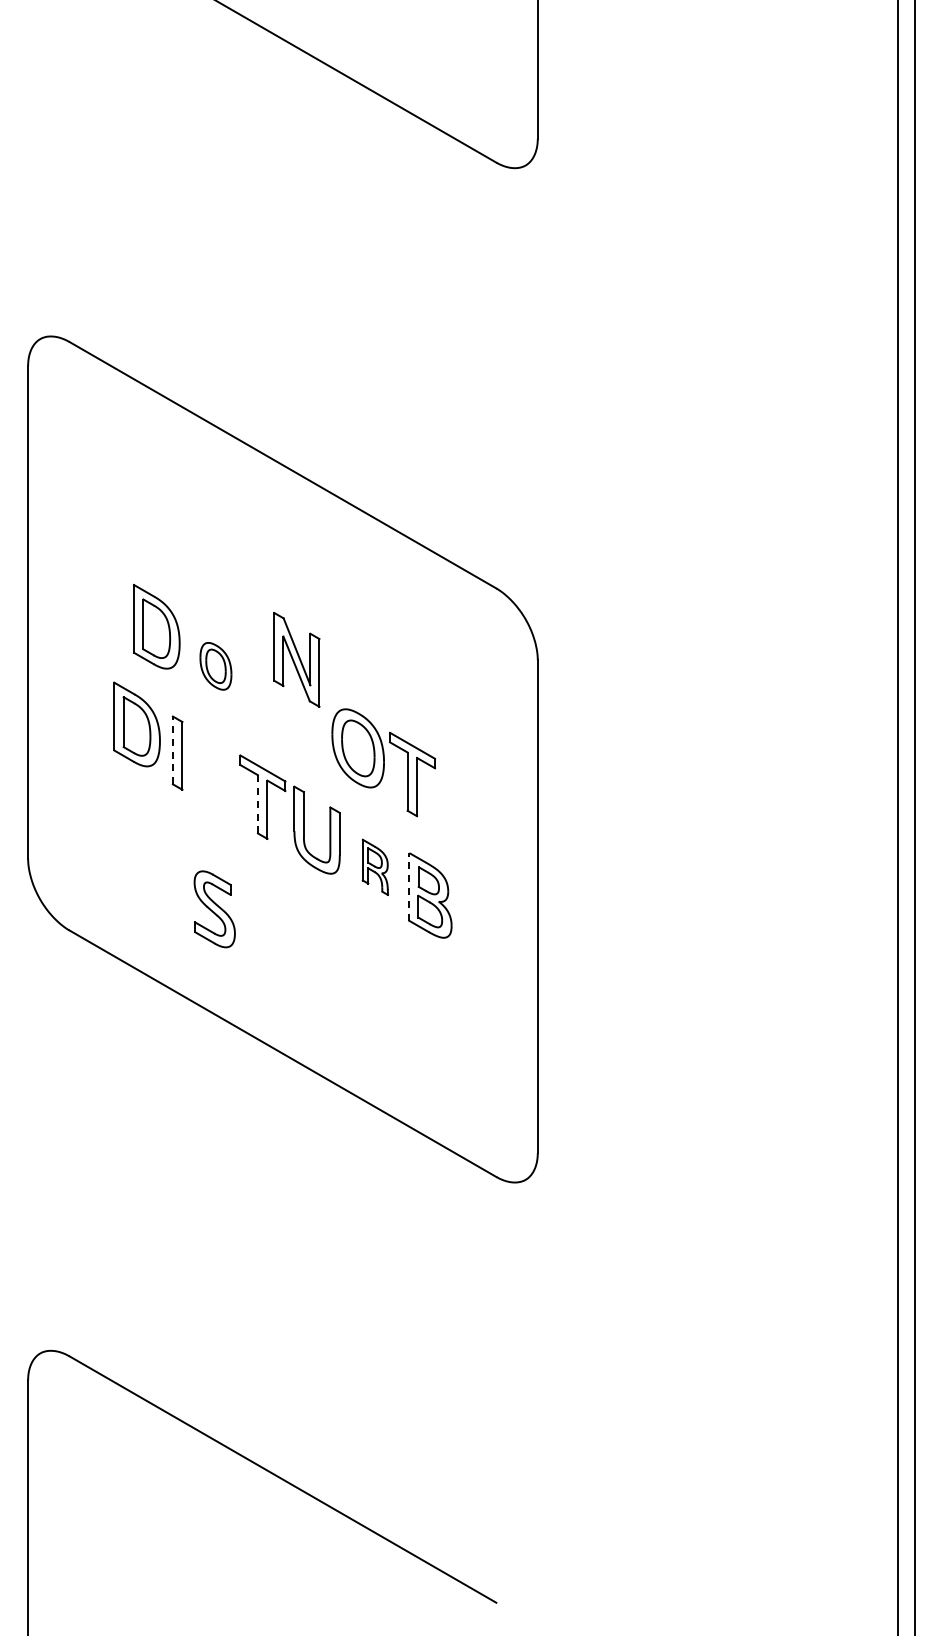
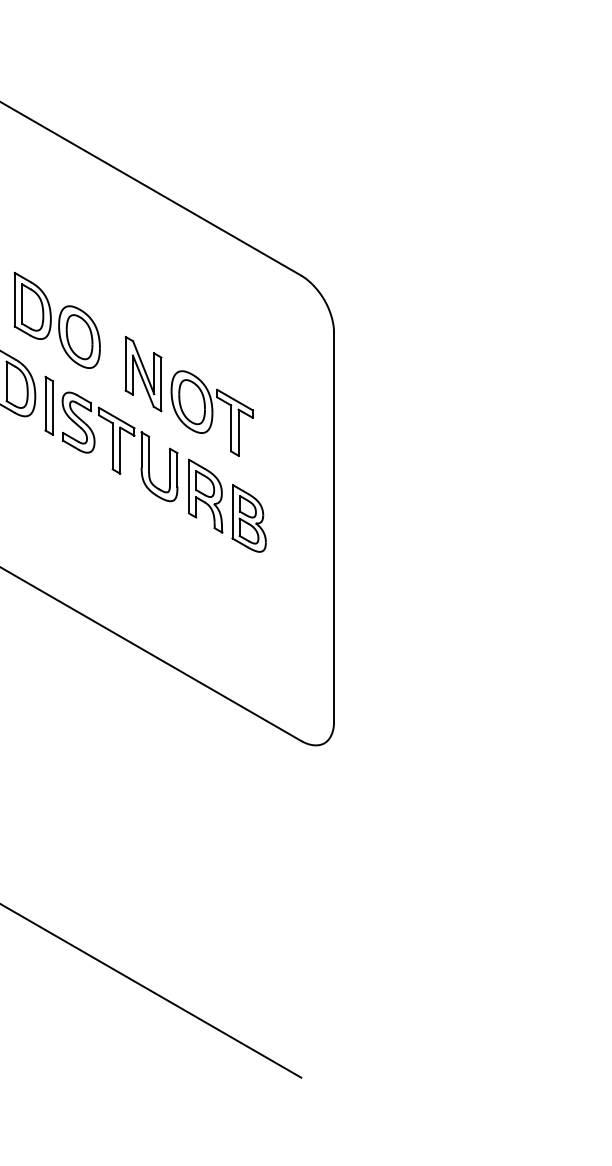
part: (296, 659) -> (143, 373), moved
part: (215, 666) -> (79, 337), size x1.67
line: (172, 750) -> (45, 403), dashed -> solid
line: (257, 803) -> (112, 445), dashed -> solid
part: (375, 867) -> (205, 496), size x1.67
line: (409, 886) -> (232, 511), dashed -> solid
part: (214, 909) -> (78, 422), moved

